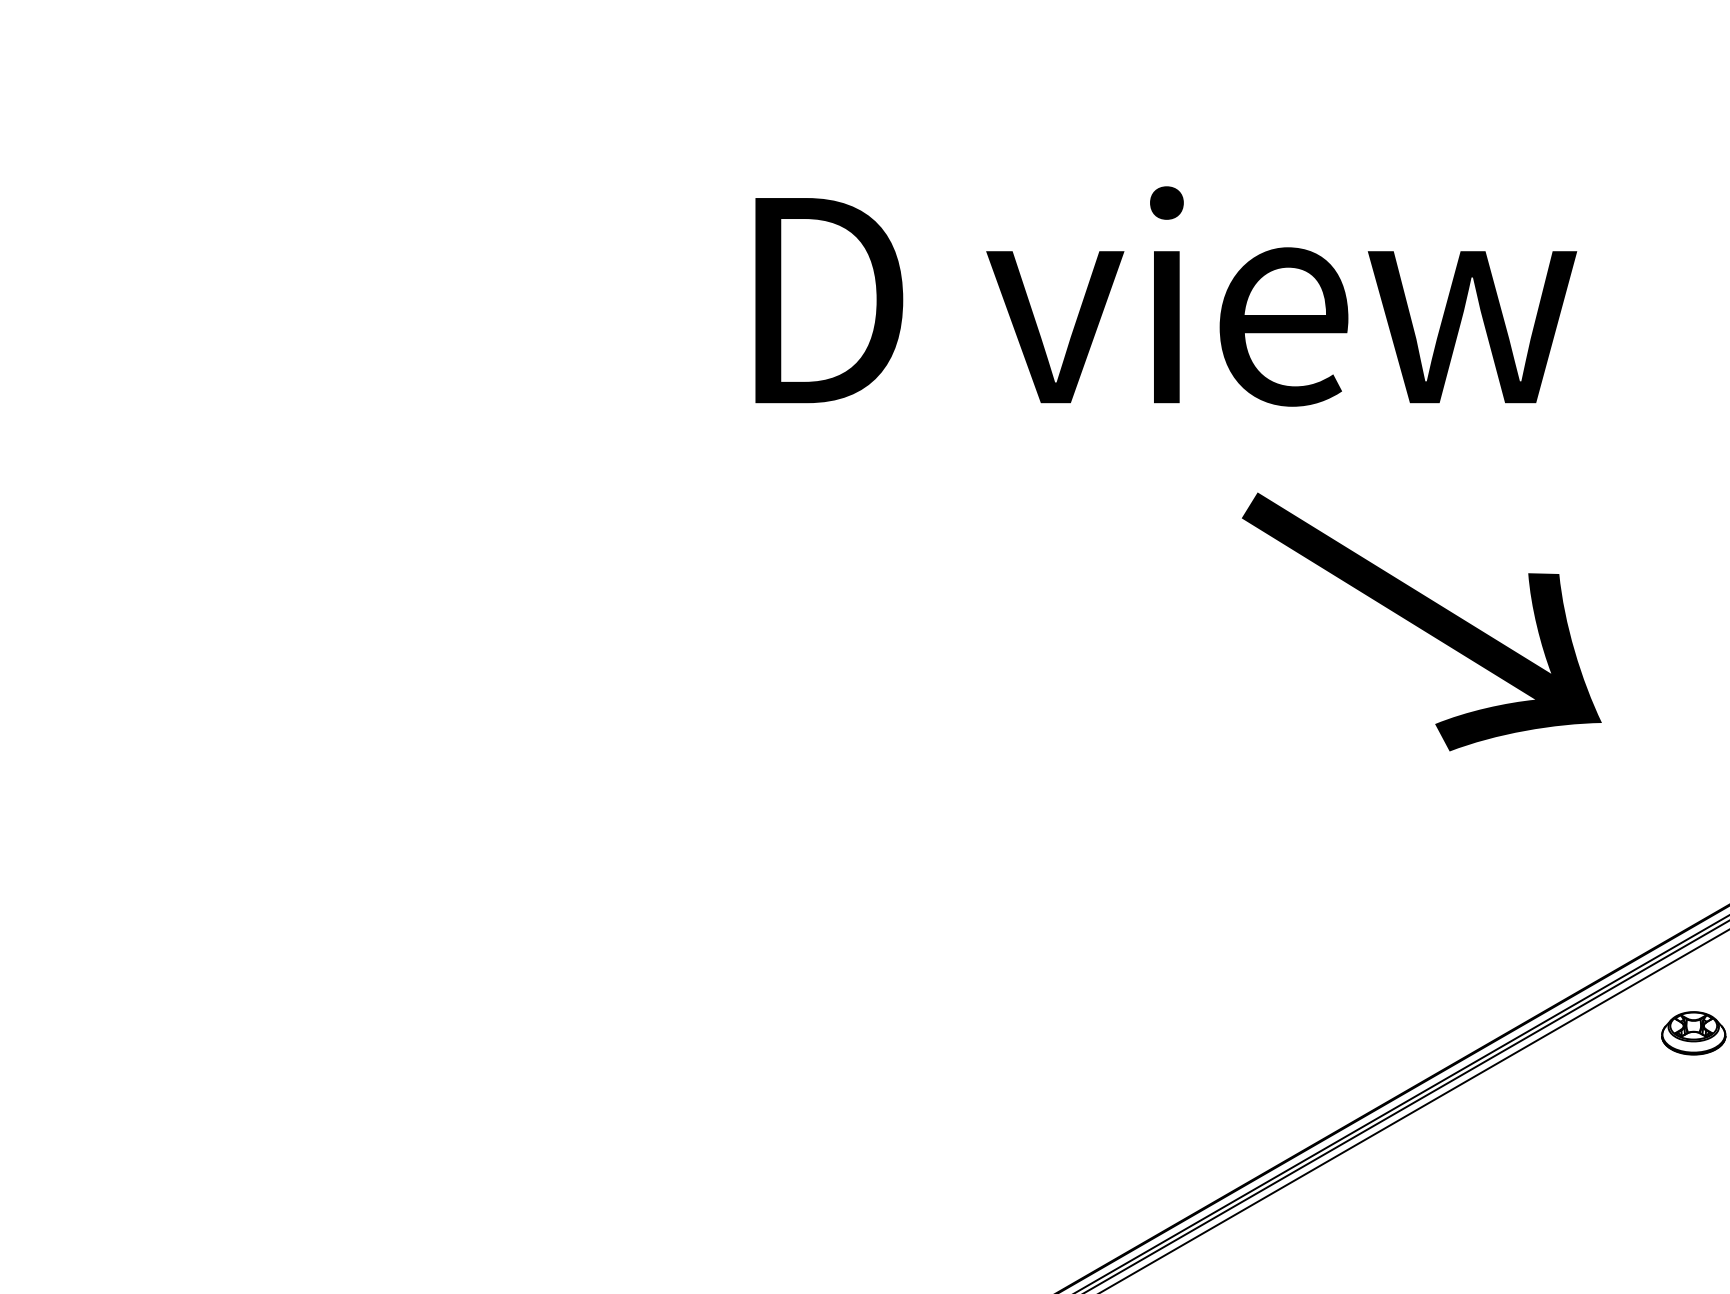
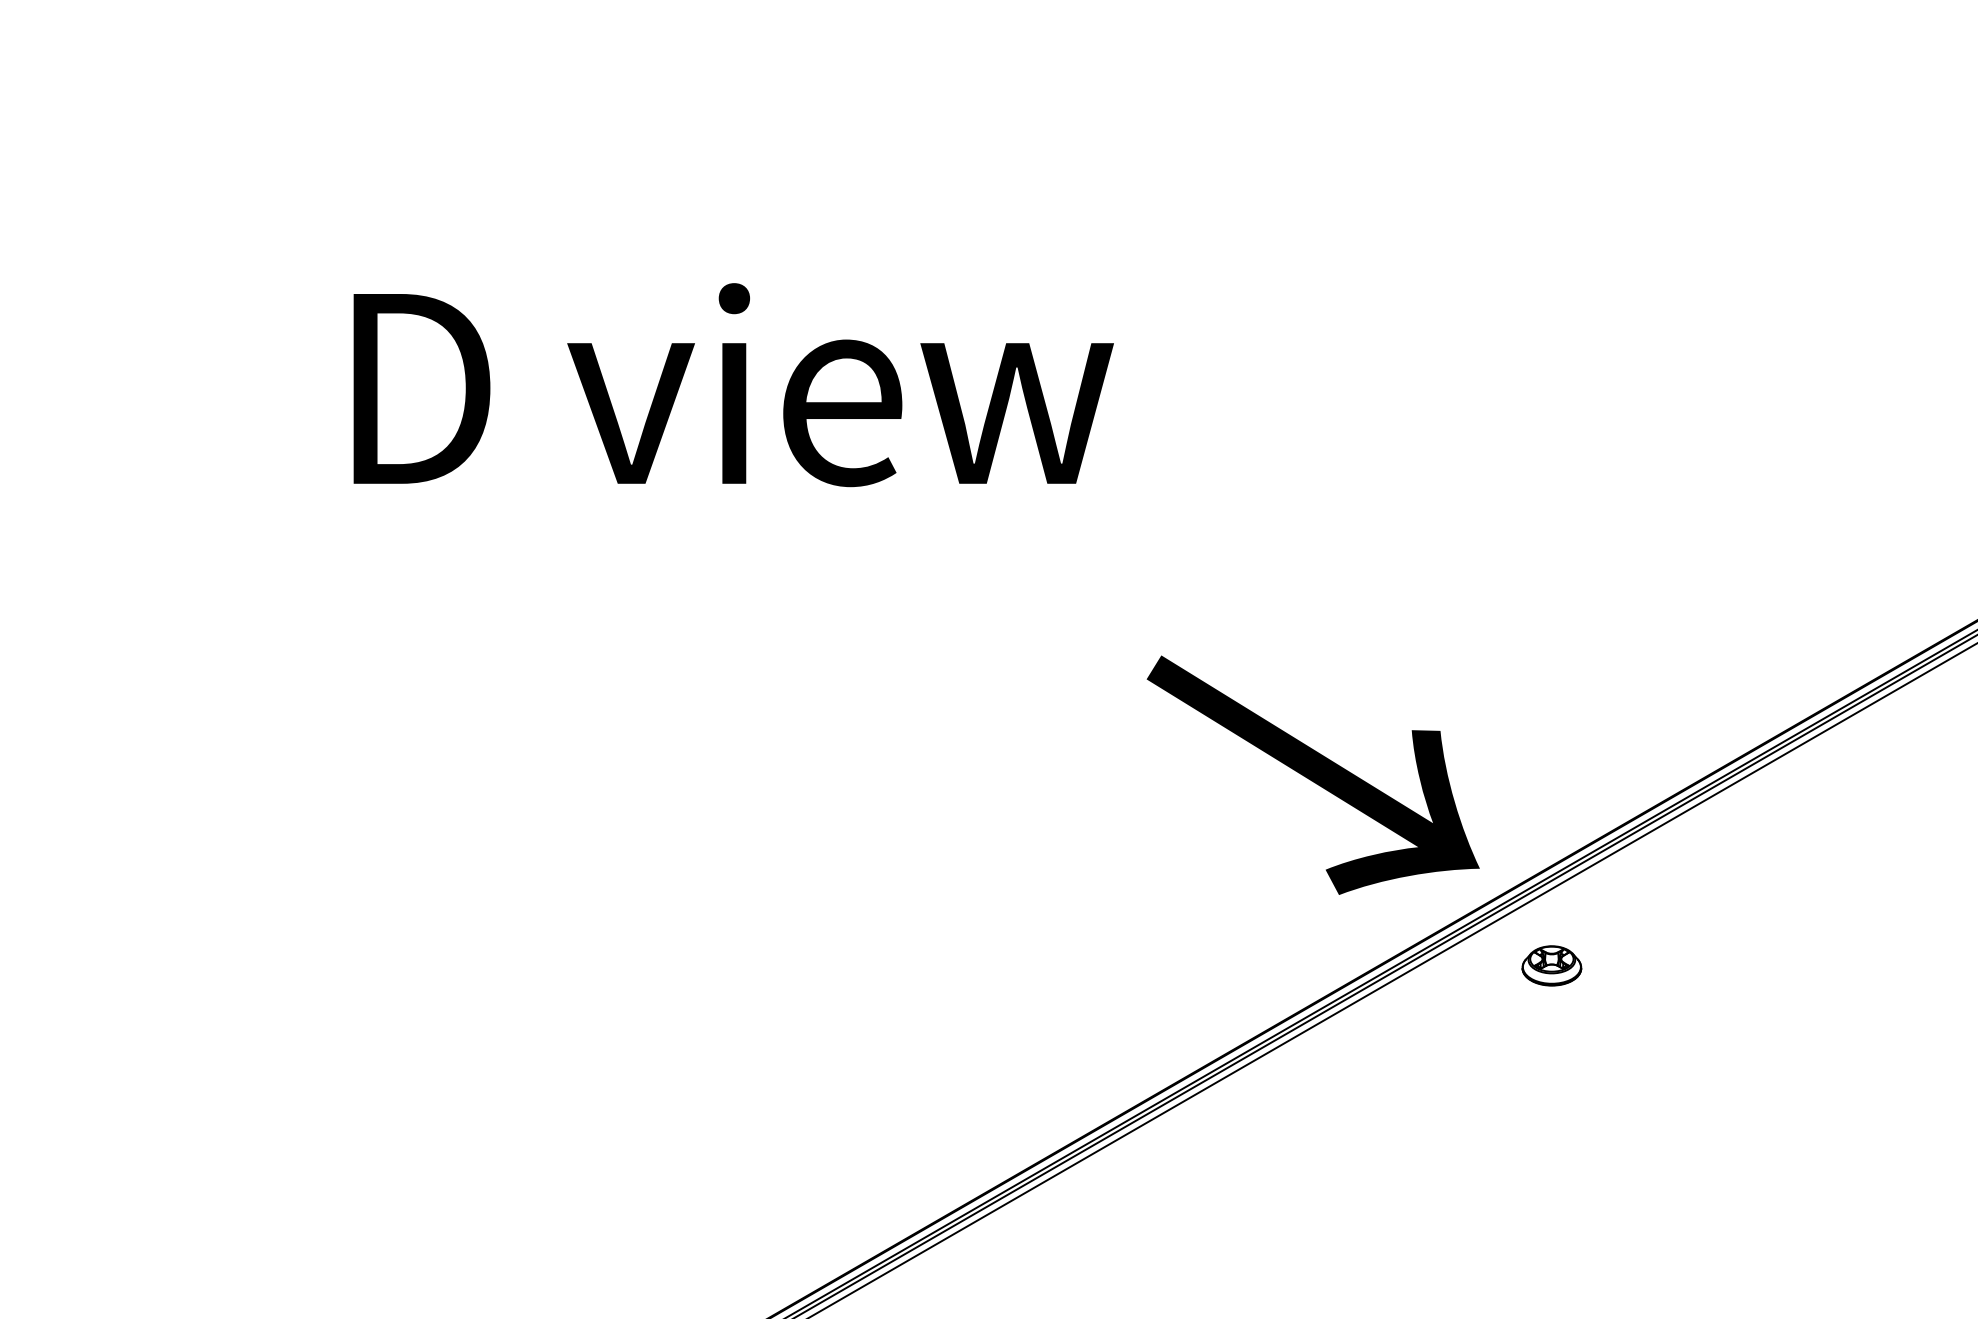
text: (1165, 296) -> (733, 385), moved
text: (1420, 621) -> (1312, 774), moved

